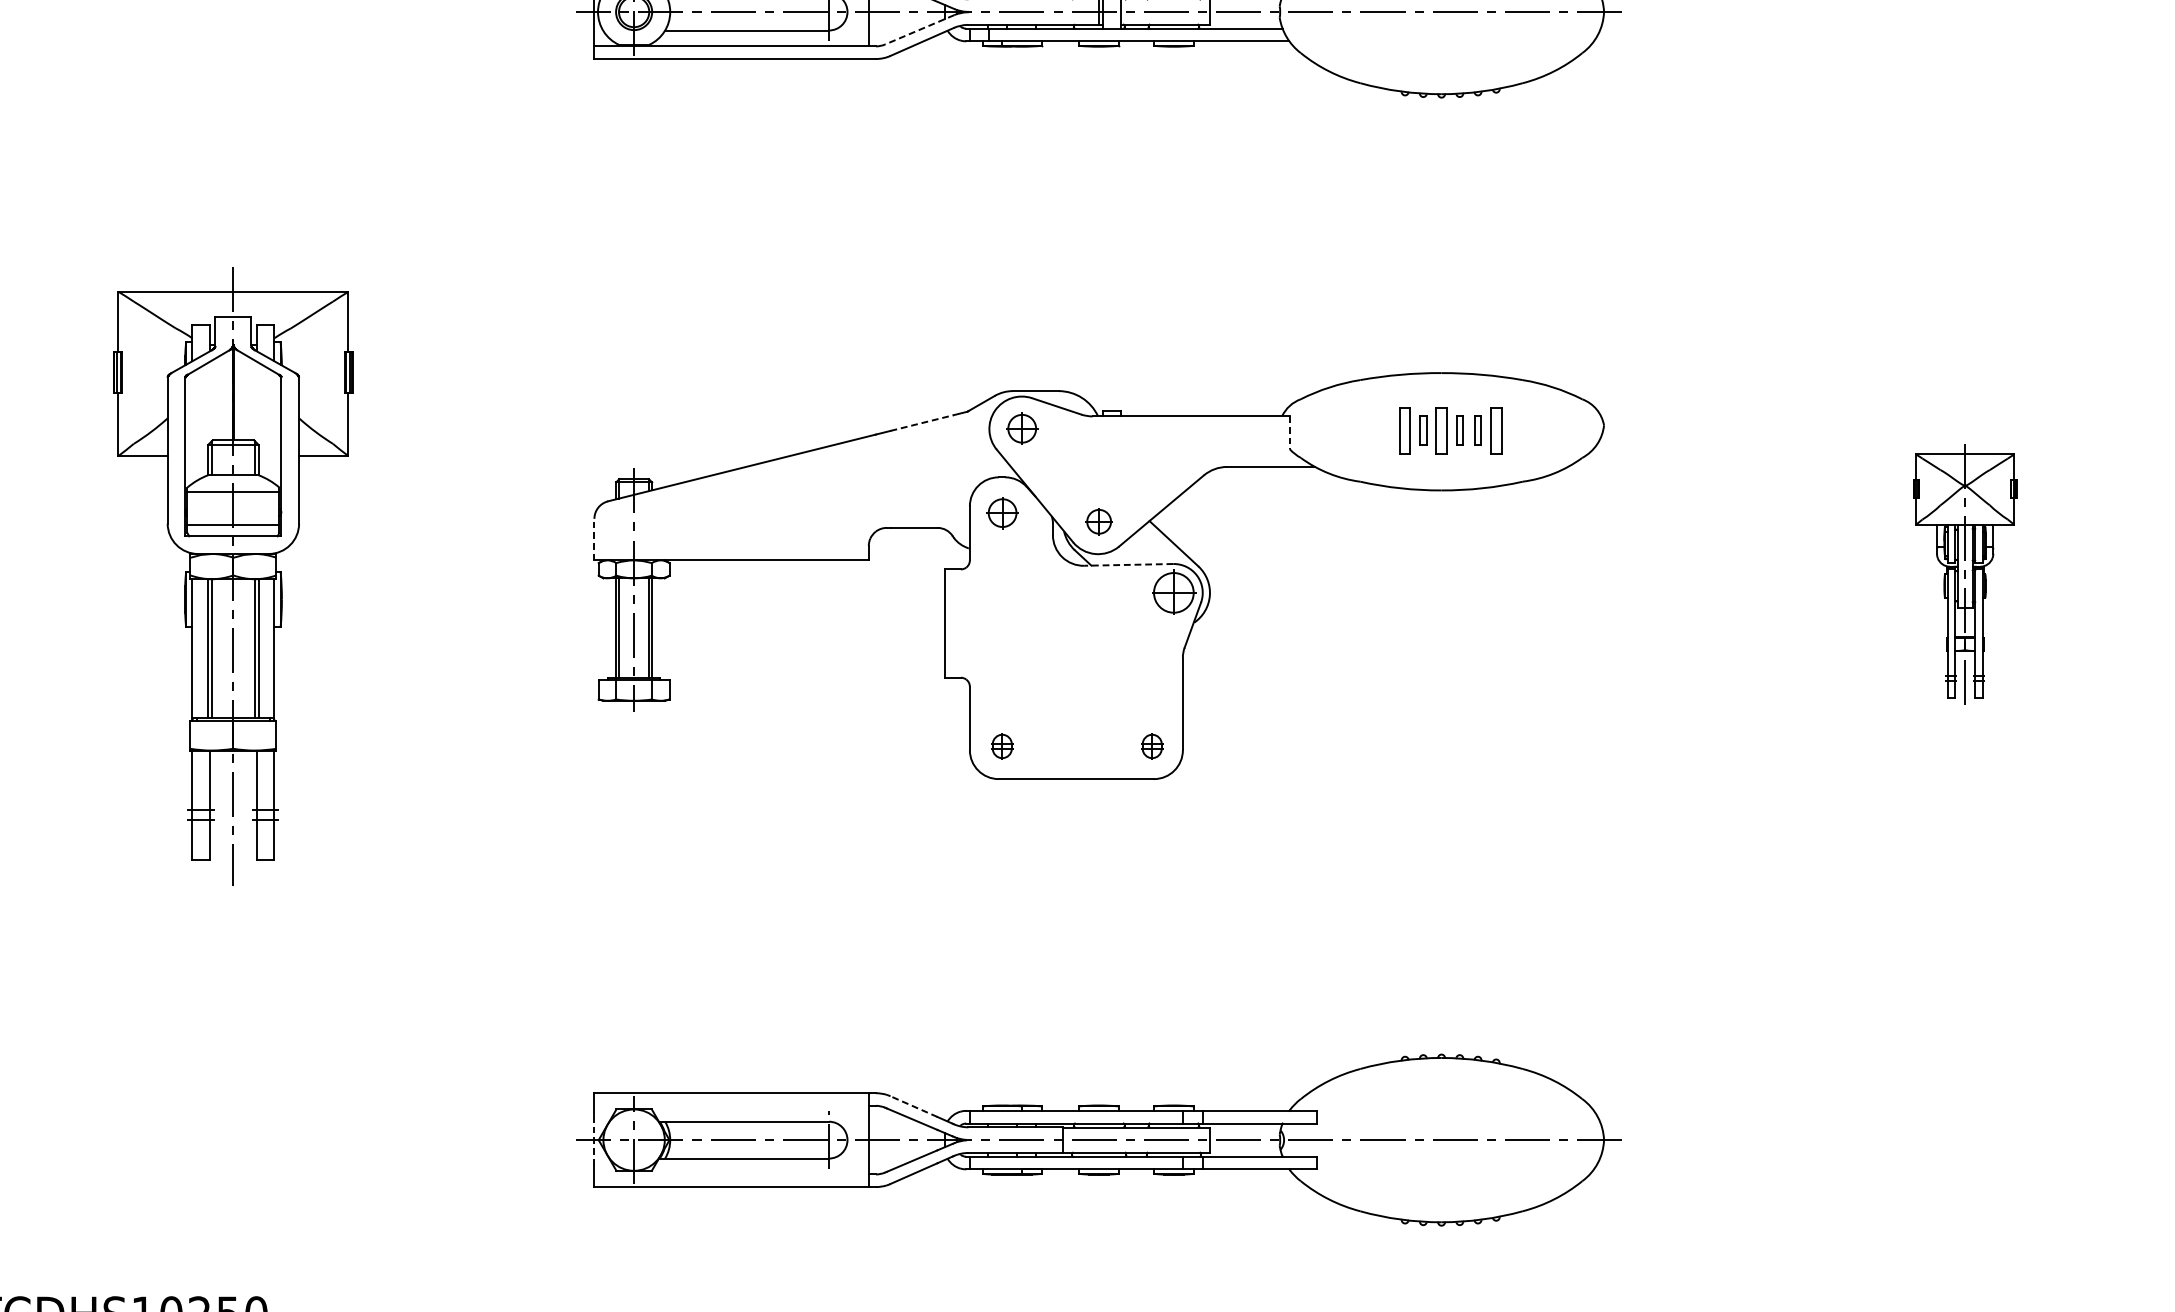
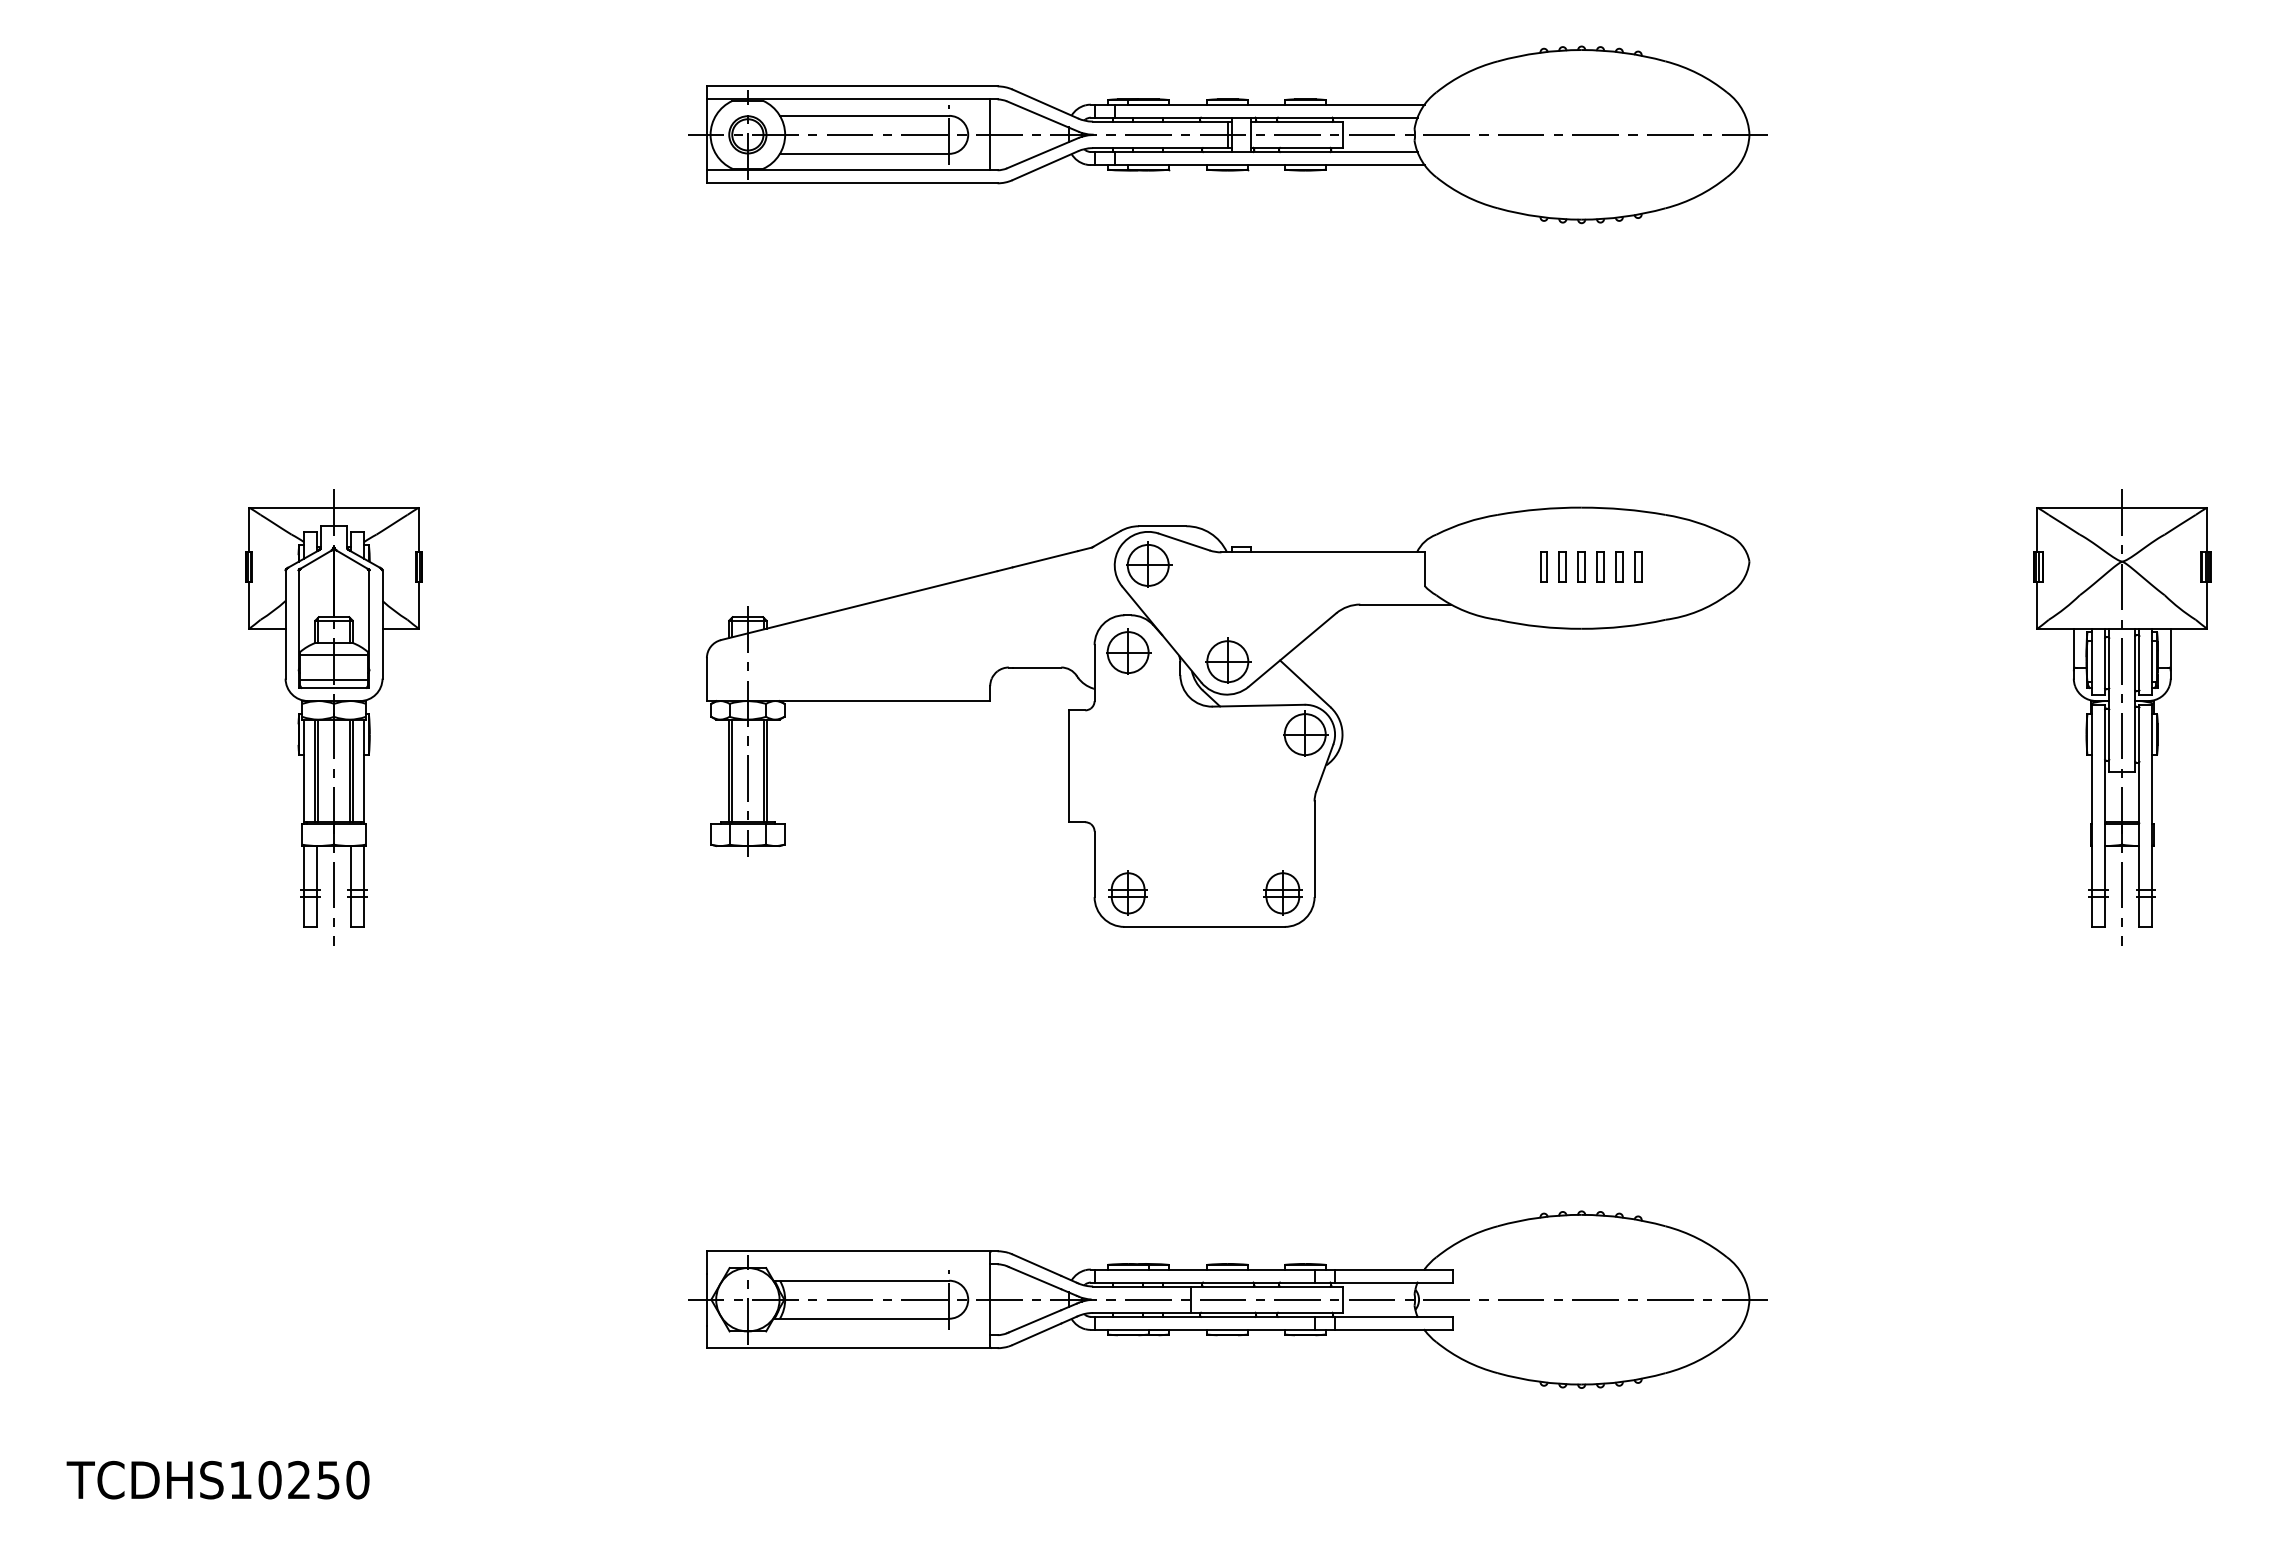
line: (919, 30) -> (1042, 153), dashed -> solid
line: (922, 423) -> (1045, 559), dashed -> solid
part: (1023, 428) -> (1149, 564), size x1.43
part: (1404, 430) -> (1543, 566), size x0.62
part: (1441, 430) -> (1581, 566), size x0.62
part: (1496, 430) -> (1638, 566), size x0.62
line: (1289, 432) -> (1424, 569), dashed -> solid
part: (1002, 512) -> (1128, 651), size x1.43
part: (1099, 521) -> (1228, 660), size x1.67
line: (594, 539) -> (706, 679), dashed -> solid
line: (1128, 564) -> (1258, 705), dashed -> solid
part: (232, 576) -> (333, 717), size x0.71
part: (1965, 576) -> (2122, 717), size x1.67
part: (1001, 745) -> (1127, 892), size x1.67
part: (1151, 745) -> (1282, 892), size x1.67
line: (913, 1106) -> (1036, 1265), dashed -> solid
line: (594, 1139) -> (706, 1299), dashed -> solid

